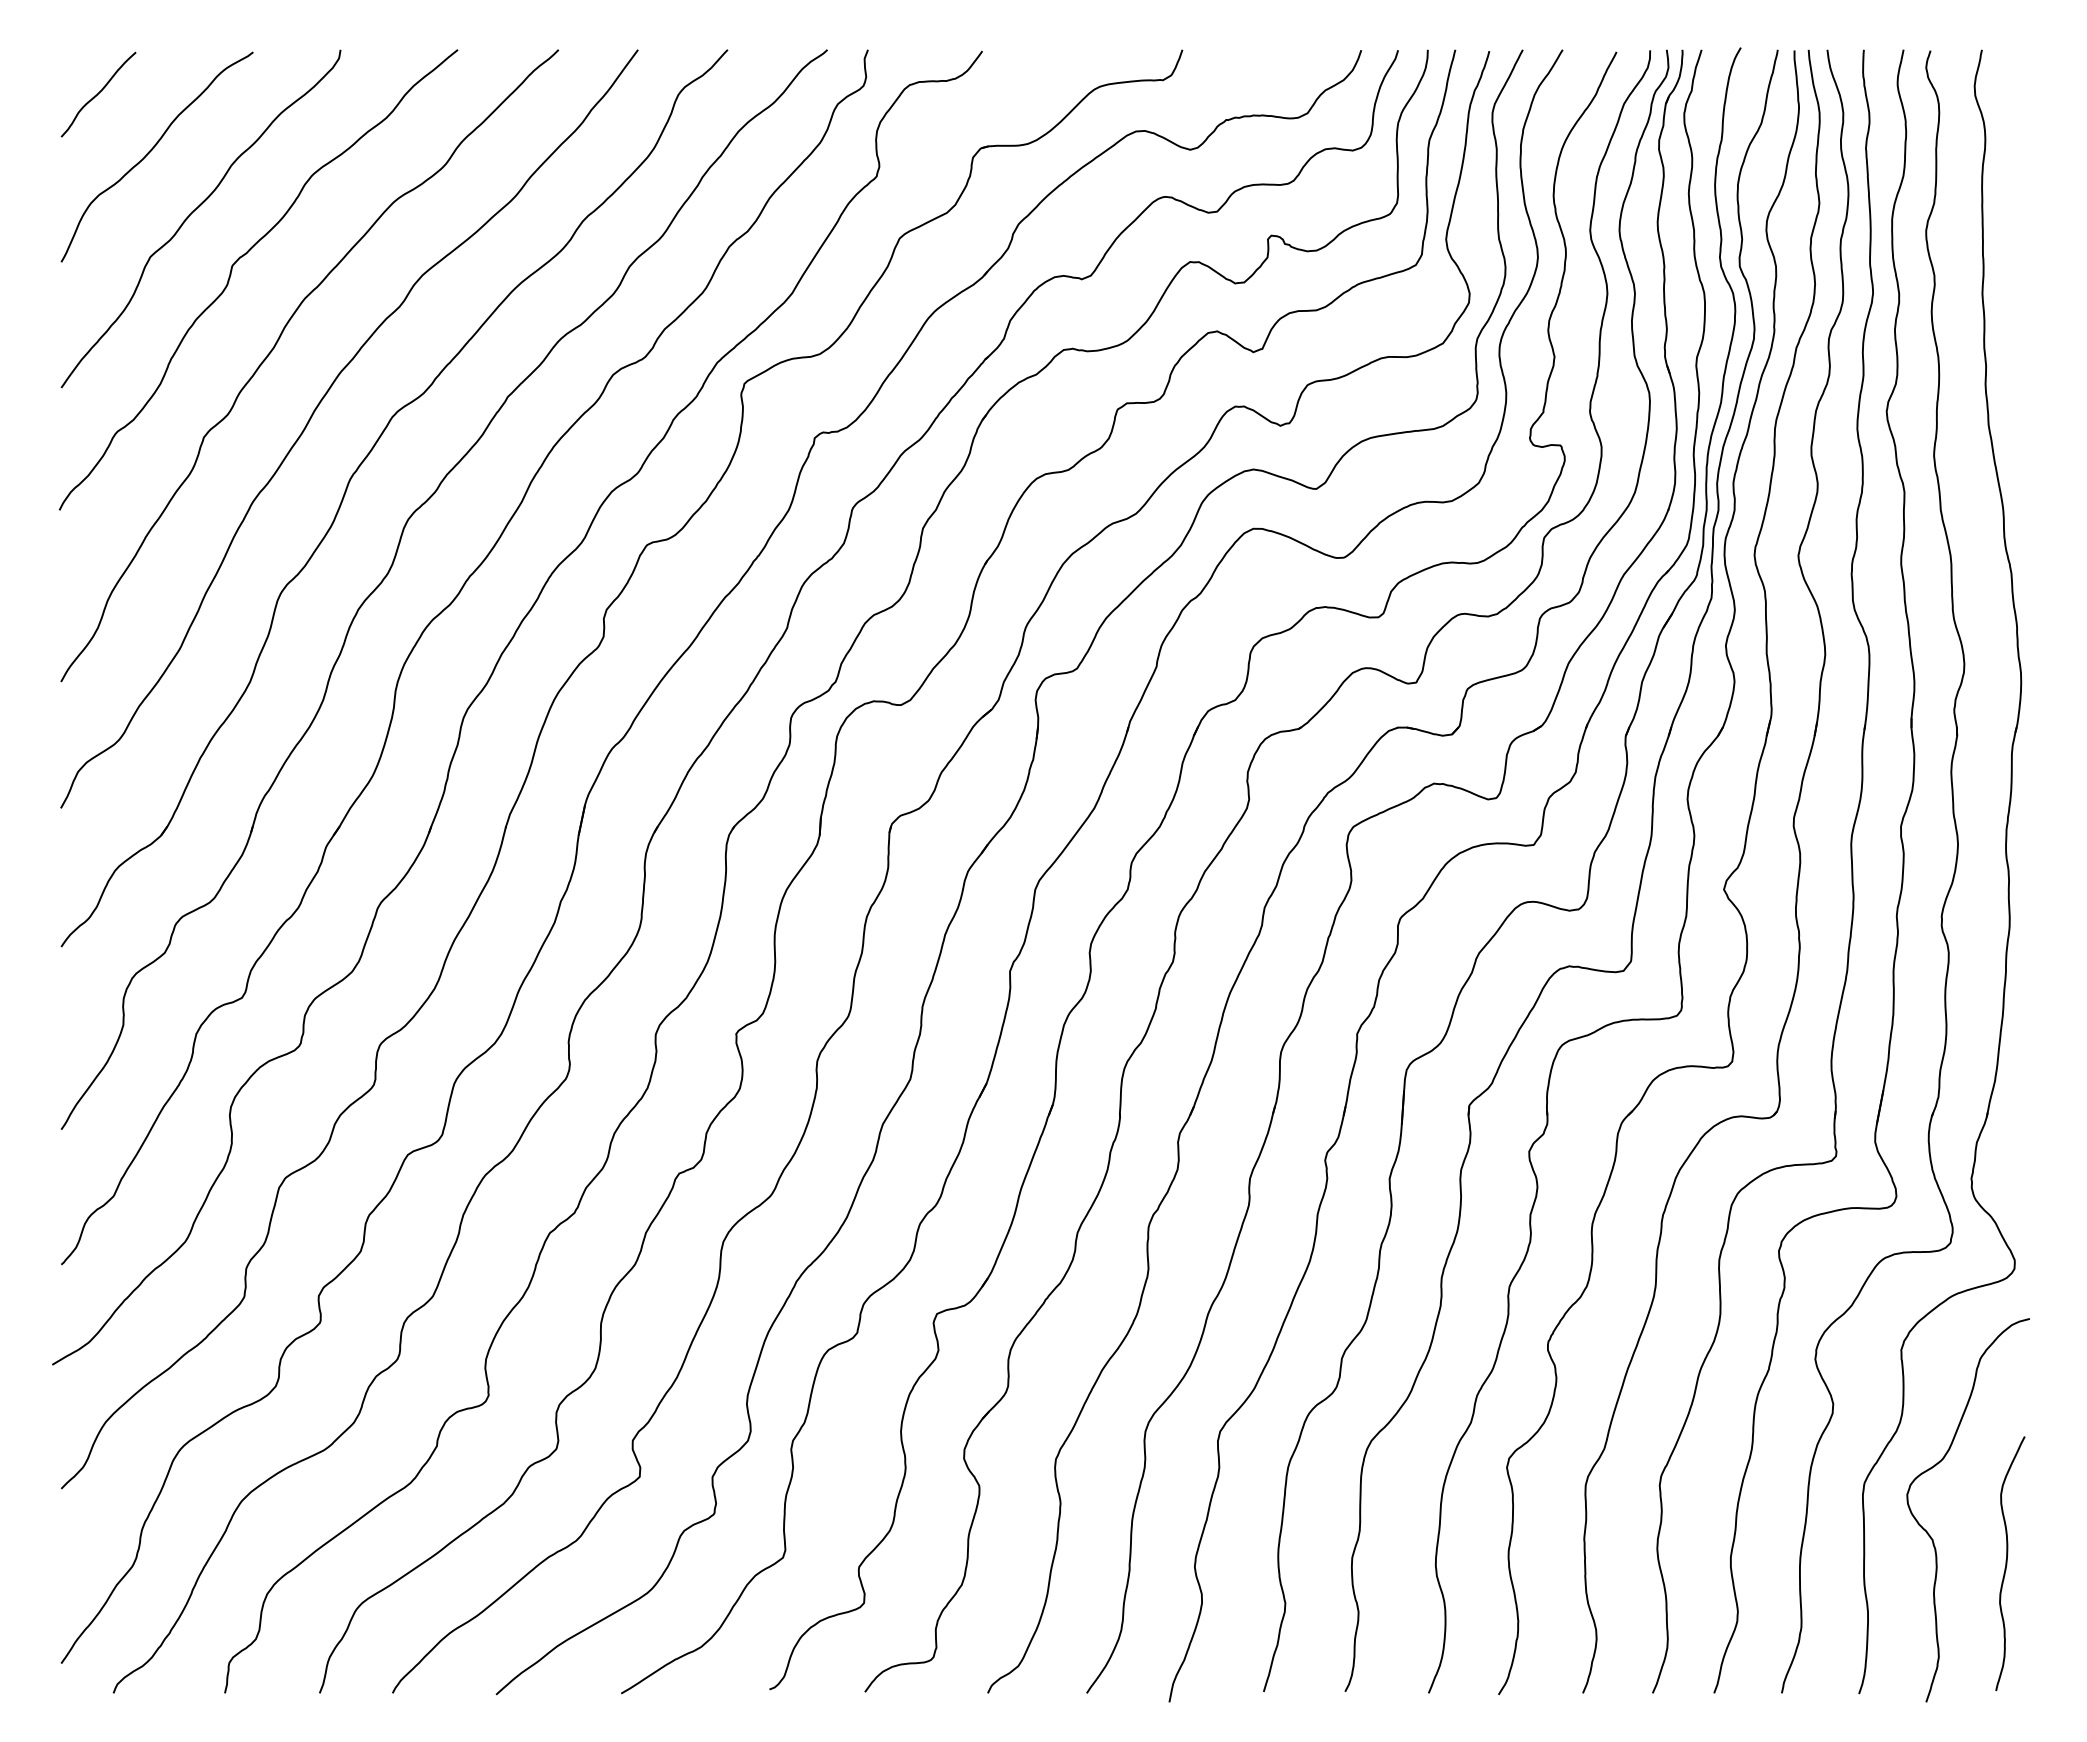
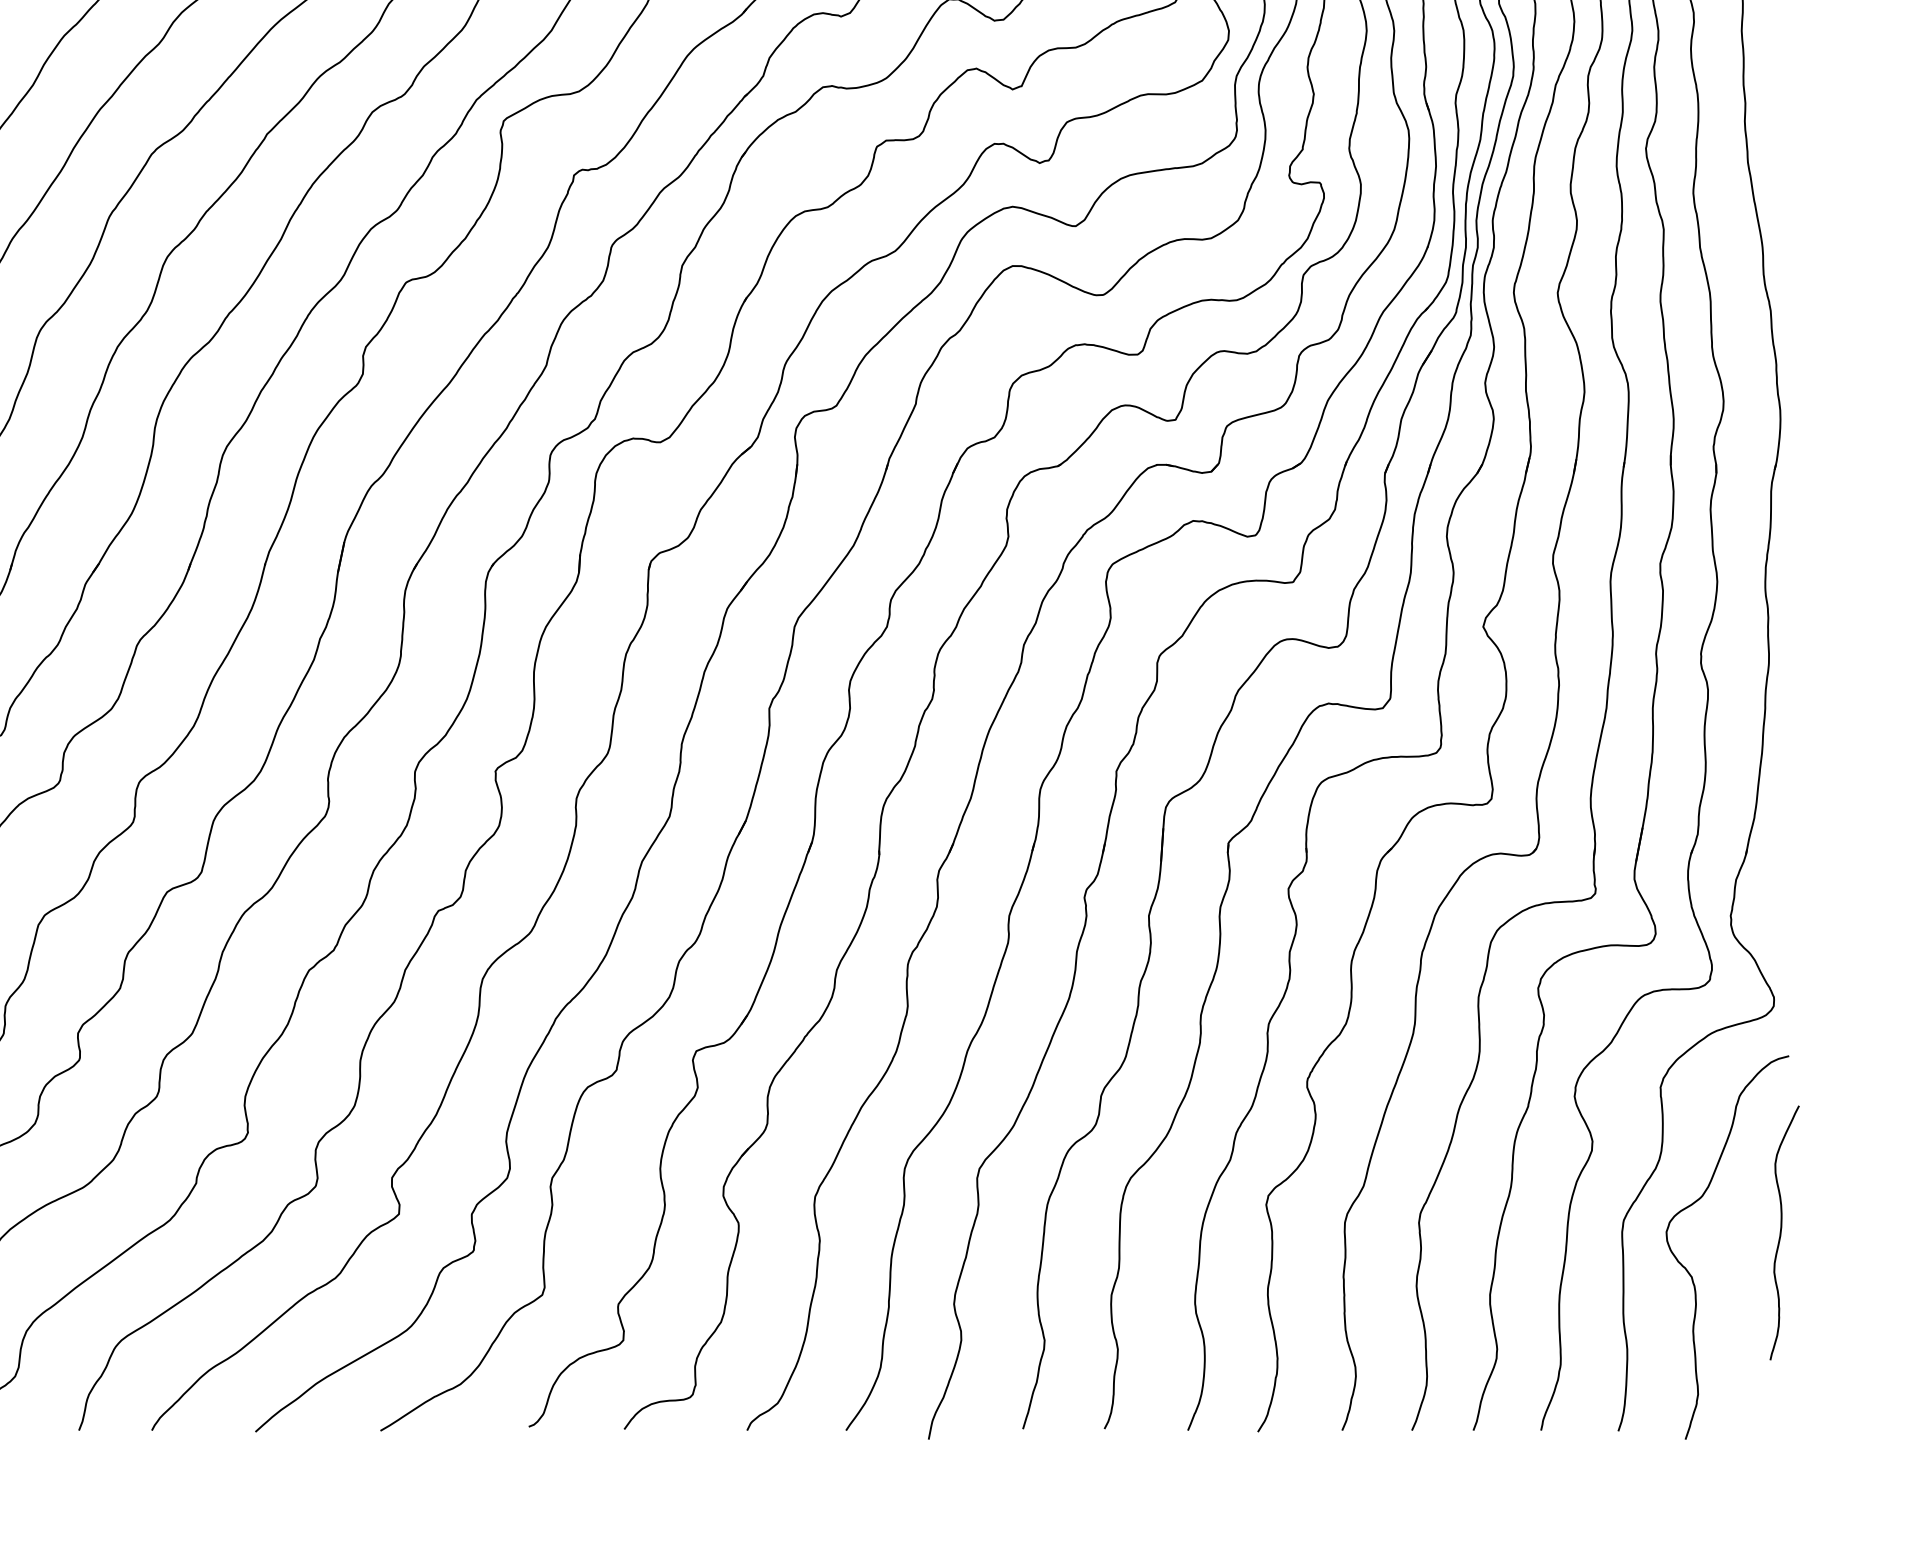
curve: (2007, 1563) -> (1781, 1232), moved

